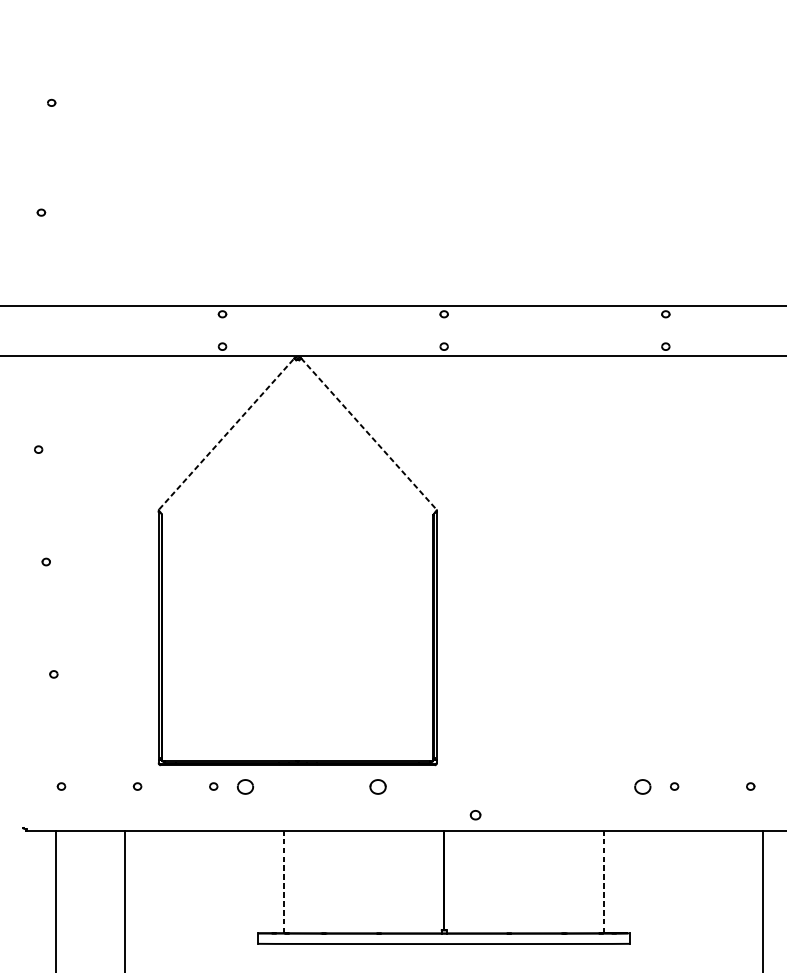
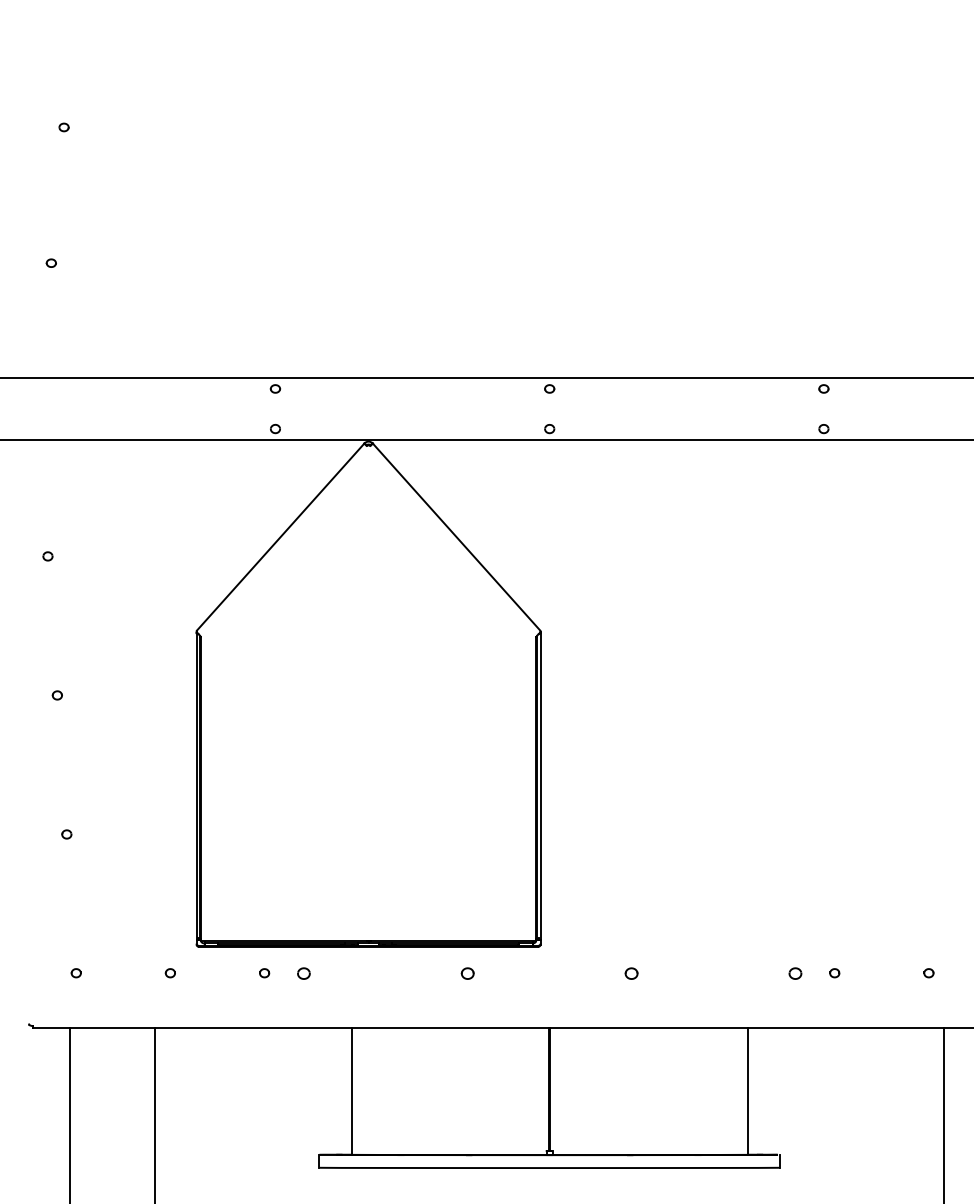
line: (226, 433) -> (280, 536), dashed -> solid
line: (368, 433) -> (456, 536), dashed -> solid
part: (245, 786) -> (303, 973), size x0.62
part: (377, 786) -> (467, 973), size x0.62
part: (642, 786) -> (795, 973), size x0.62
part: (475, 815) -> (631, 973), moved
line: (283, 882) -> (351, 1091), dashed -> solid
line: (604, 882) -> (747, 1091), dashed -> solid

